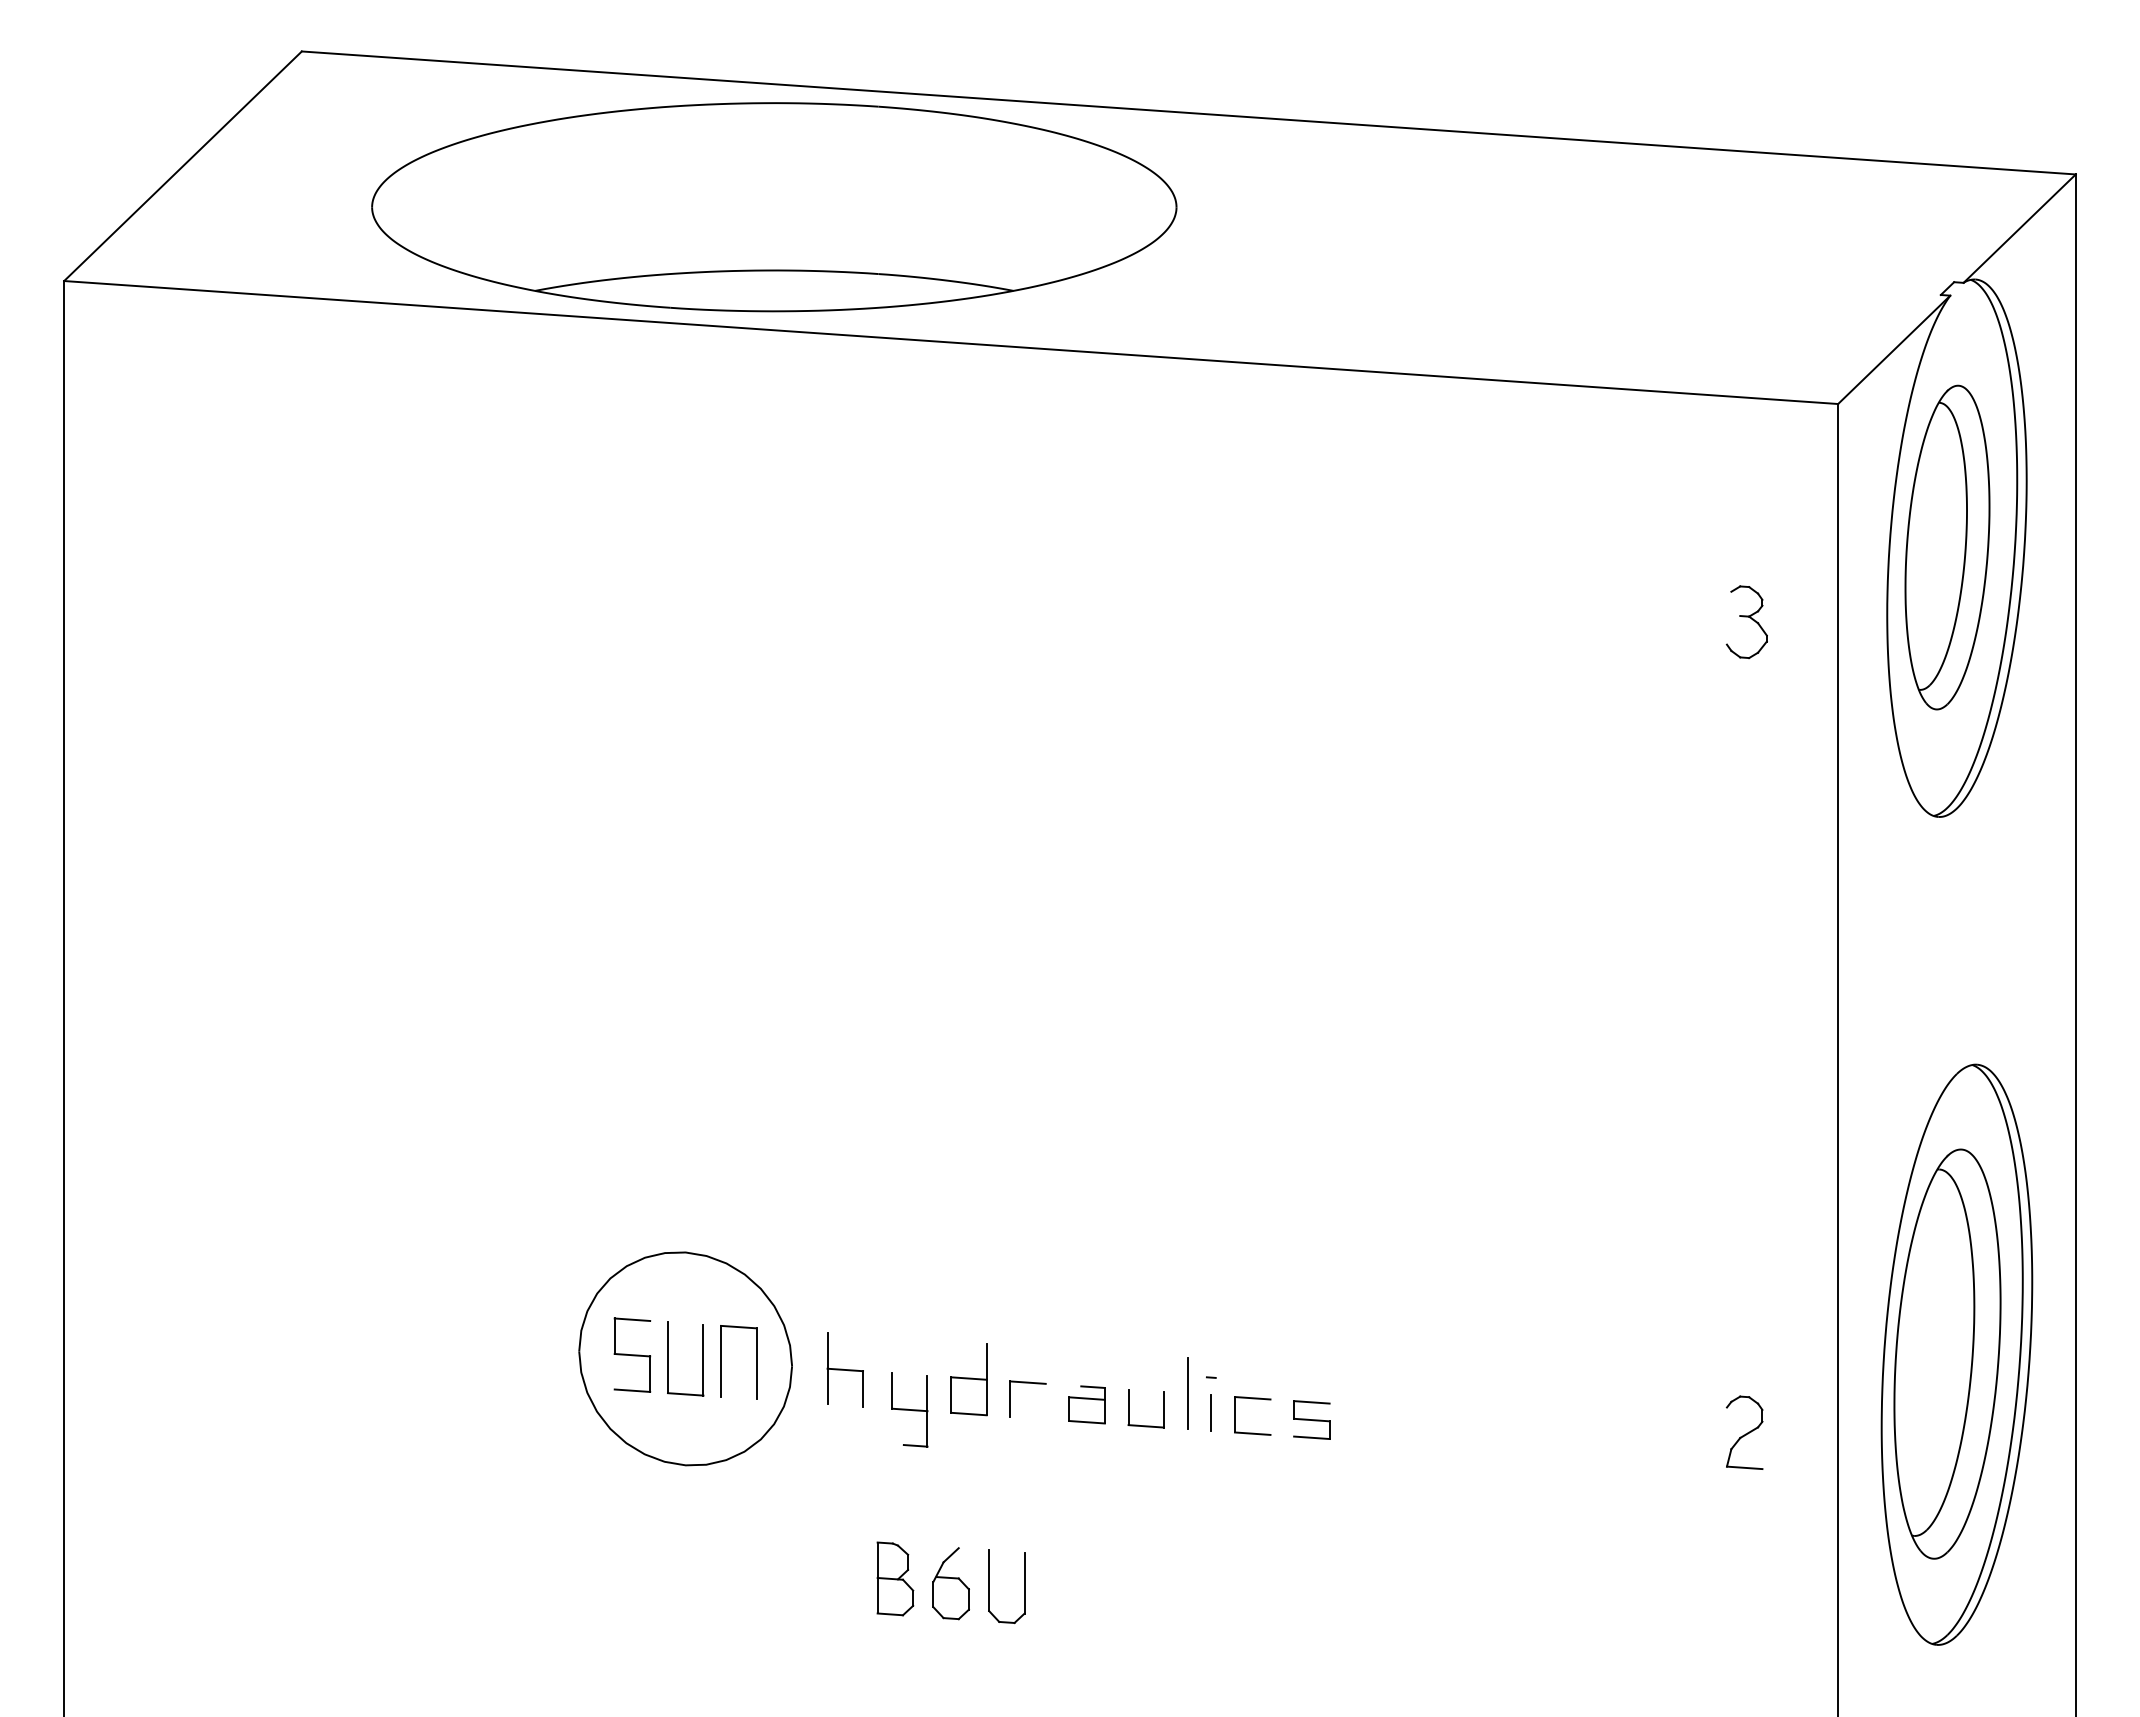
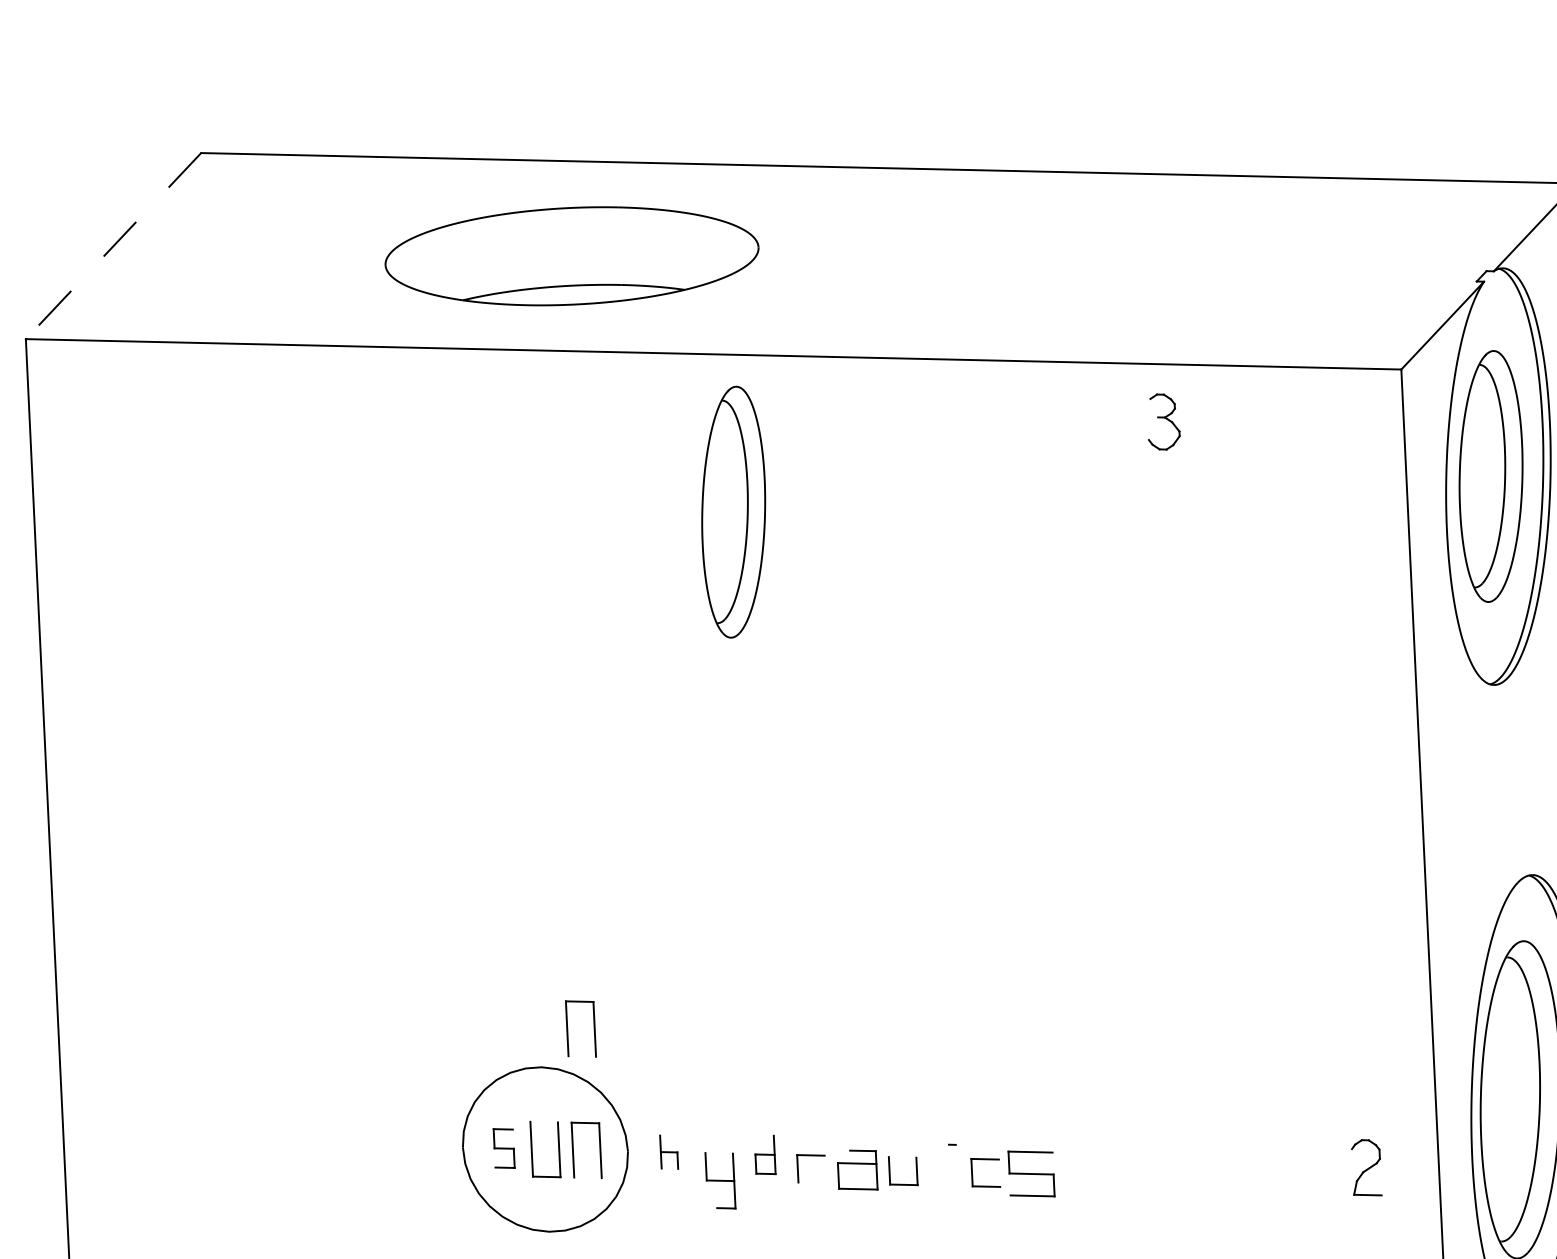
line: (182, 166) -> (113, 246), solid -> dashed
part: (774, 207) -> (572, 256), size x0.6
part: (967, 547) -> (733, 512), added
part: (1746, 622) -> (1163, 422), moved
part: (721, 1205) -> (567, 1029), added
part: (632, 1354) -> (504, 1148), size x0.7
part: (844, 1369) -> (668, 1151), size x0.6
part: (968, 1379) -> (764, 1155), size x0.7
line: (1187, 1393) -> (934, 1157), removed
part: (1086, 1404) -> (856, 1170), size x1.4
line: (1211, 1412) -> (953, 1171), removed
part: (1311, 1419) -> (1031, 1173), size x1.6

